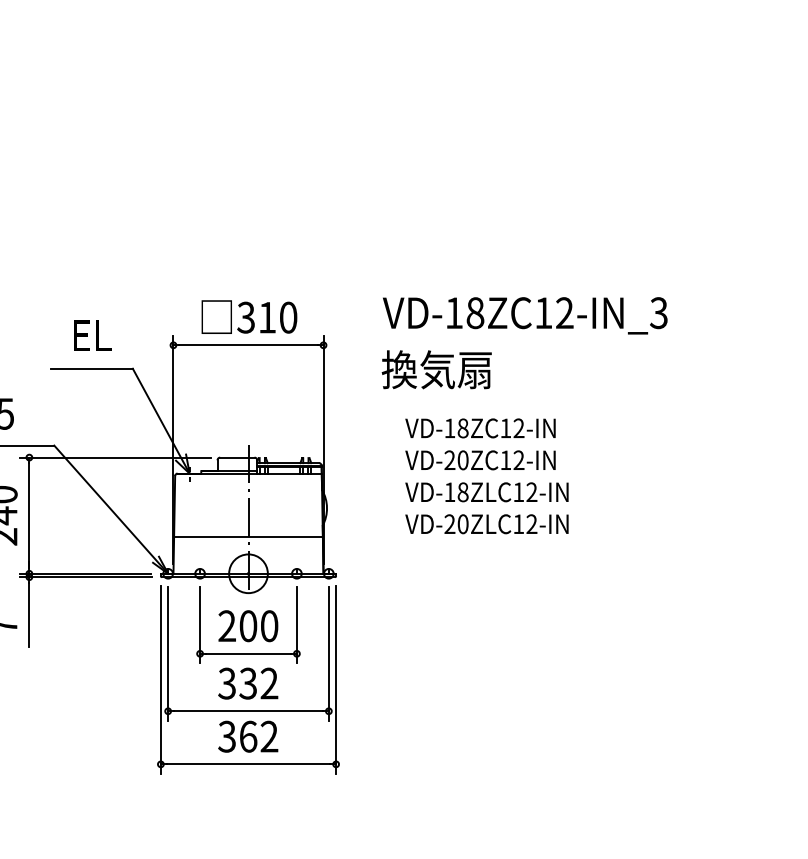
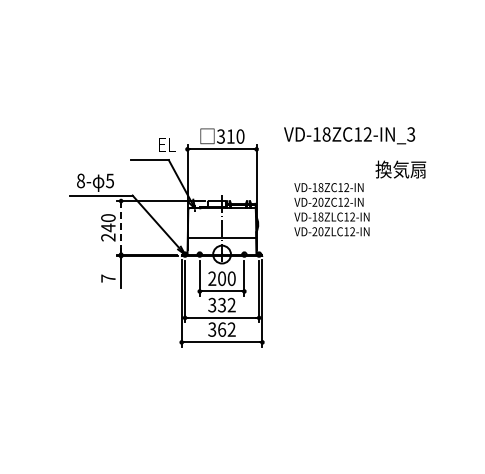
text: (93, 334) -> (167, 144), moved
text: (436, 369) -> (400, 169), moved
line: (30, 514) -> (121, 227), solid -> dashed

